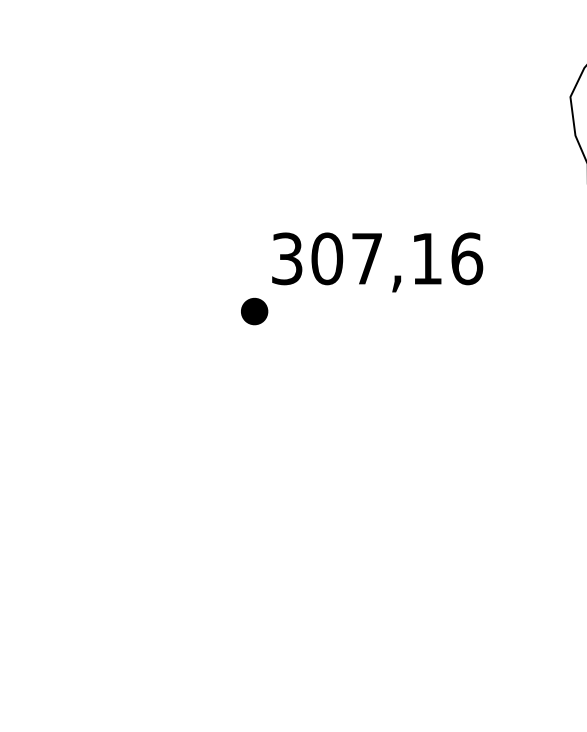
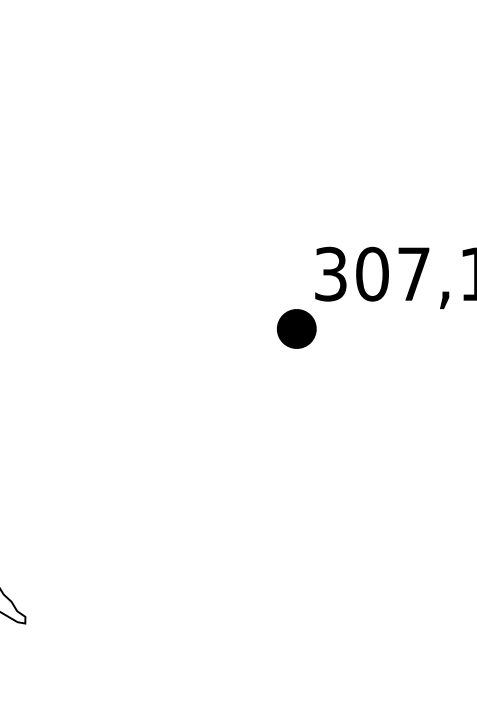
part: (254, 311) -> (296, 328), size x1.4

